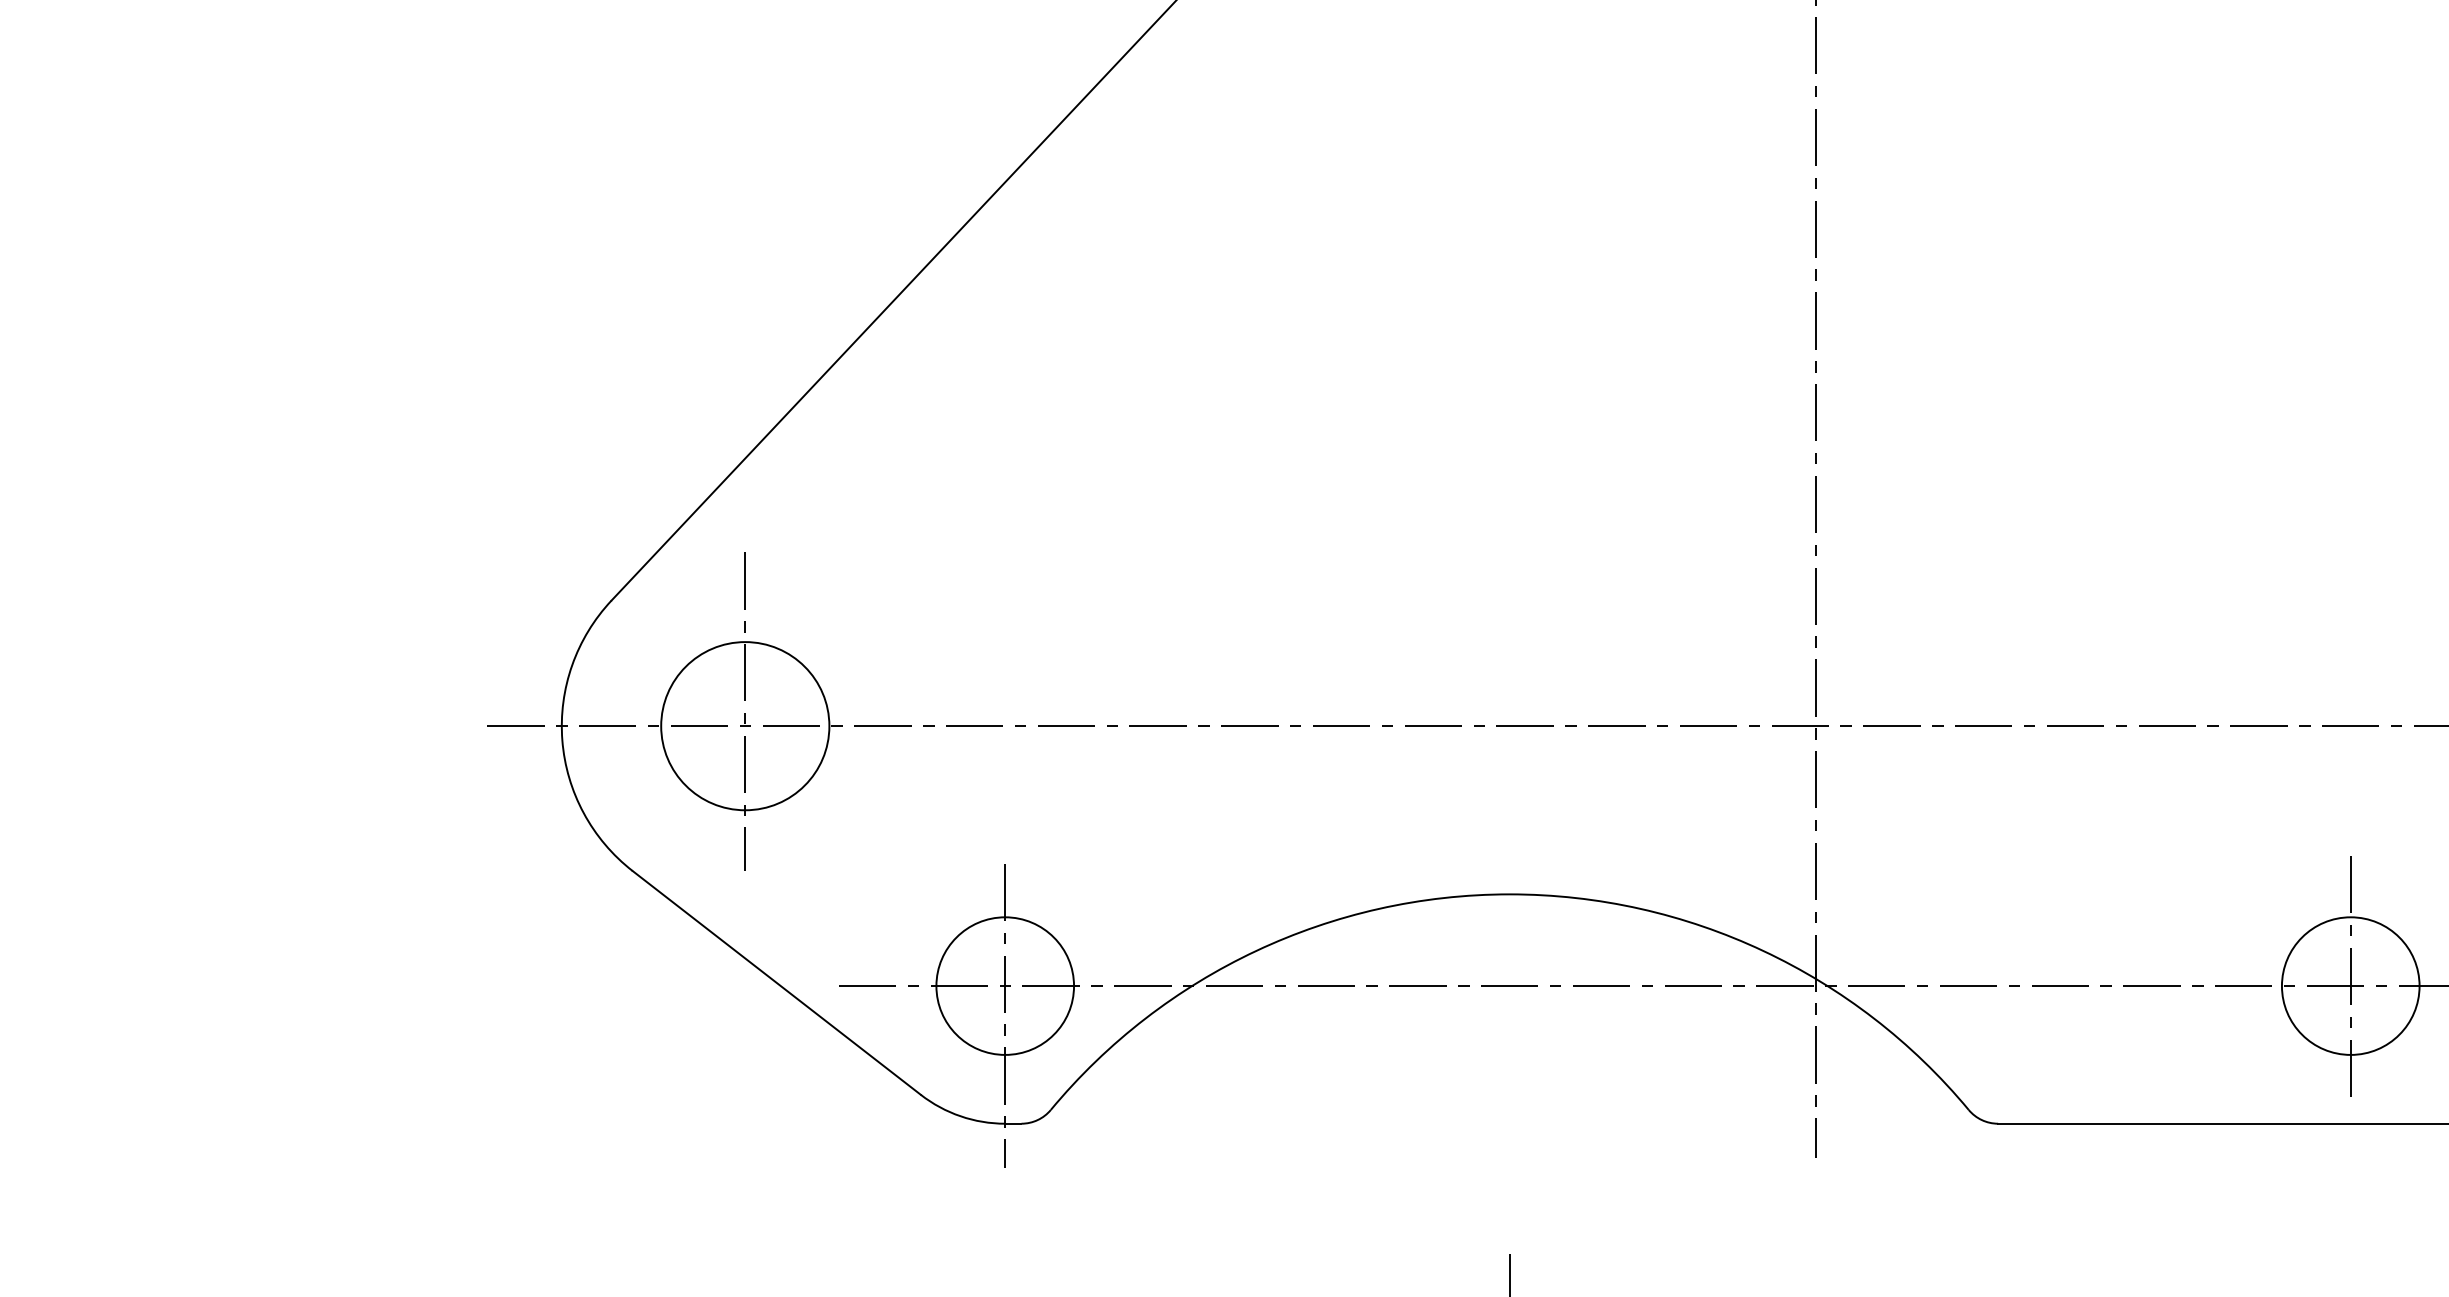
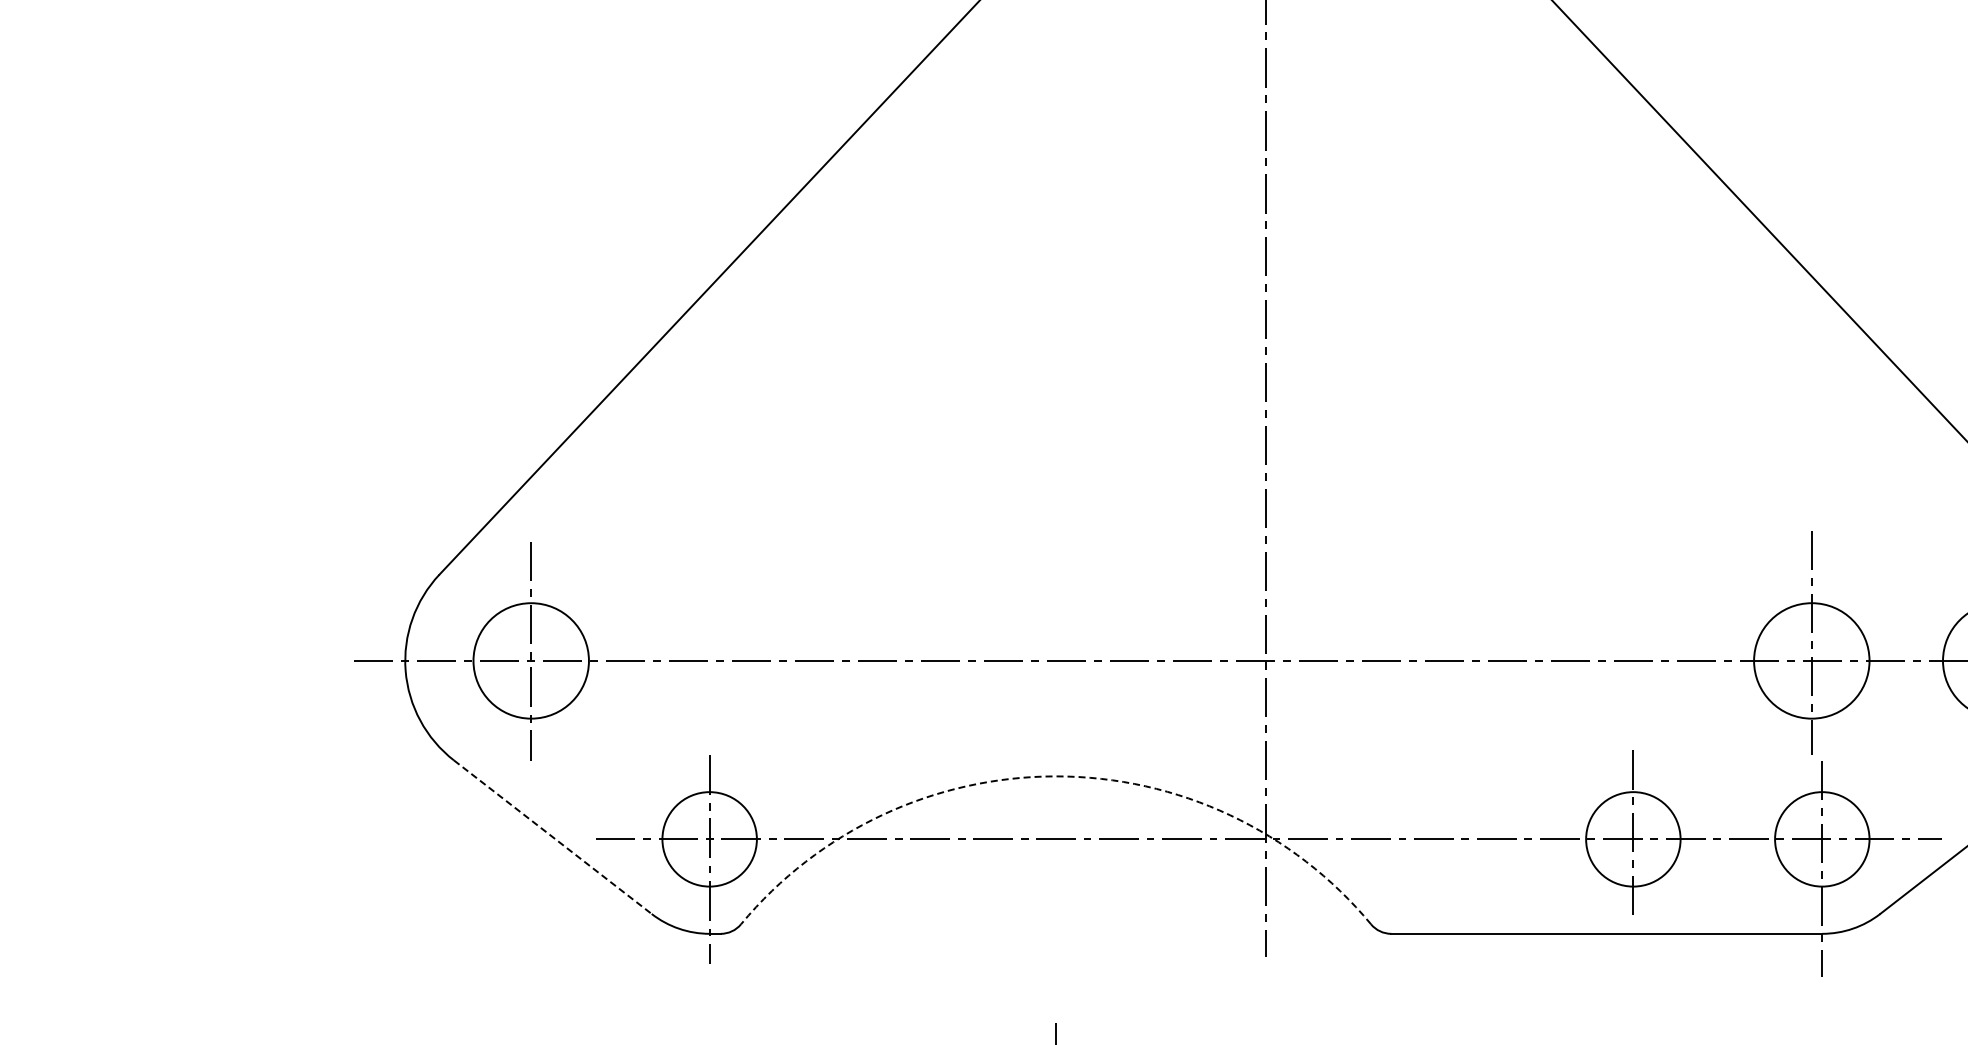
arc: (1510, 894) -> (1056, 776), solid -> dashed
line: (777, 983) -> (553, 837), solid -> dashed

